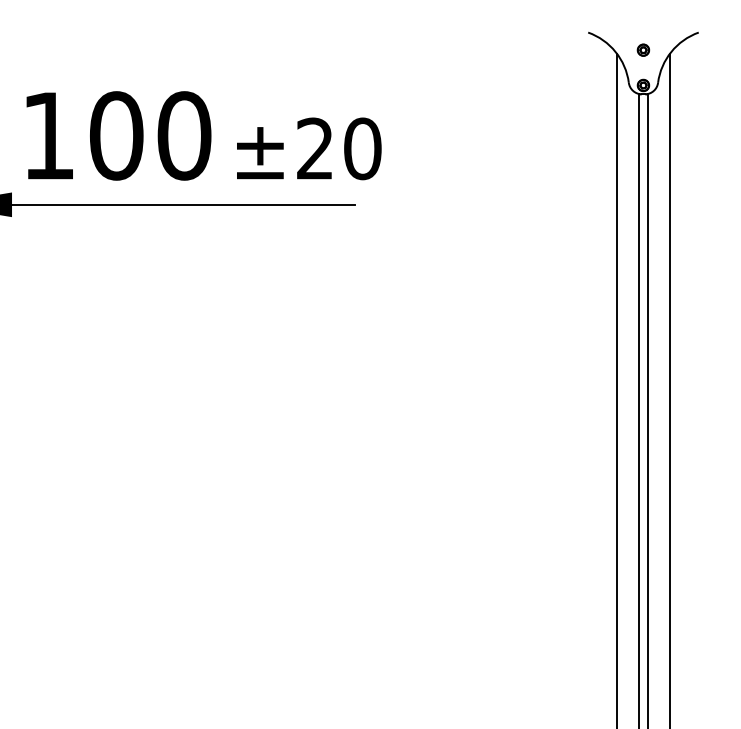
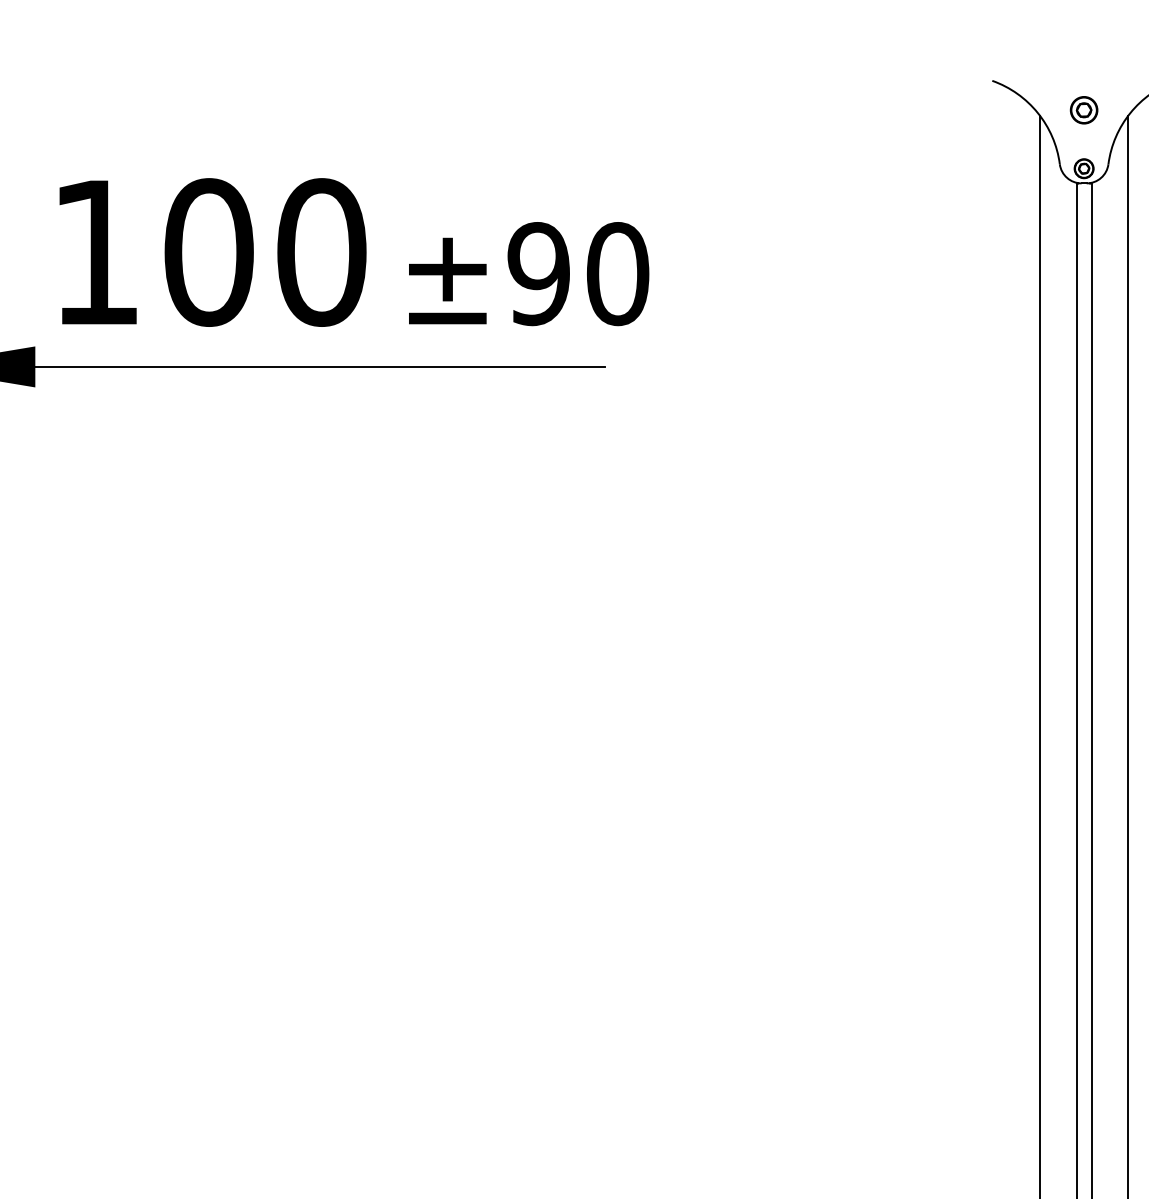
part: (643, 49) -> (1084, 108), size x1.4
text: (314, 148) -> (537, 273), ±20 -> ±90

